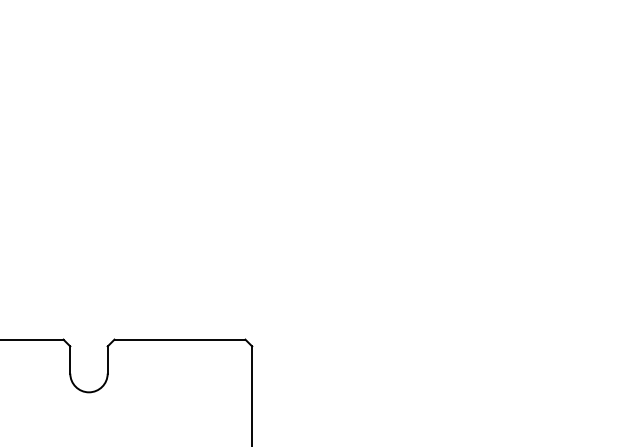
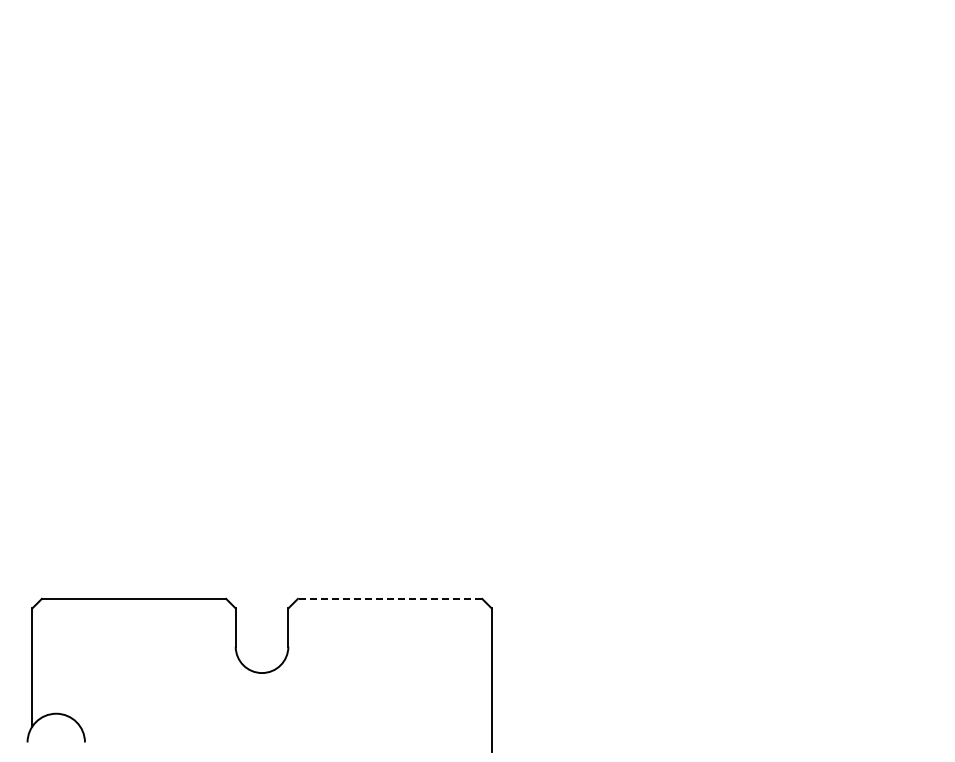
line: (179, 339) -> (389, 598), solid -> dashed

